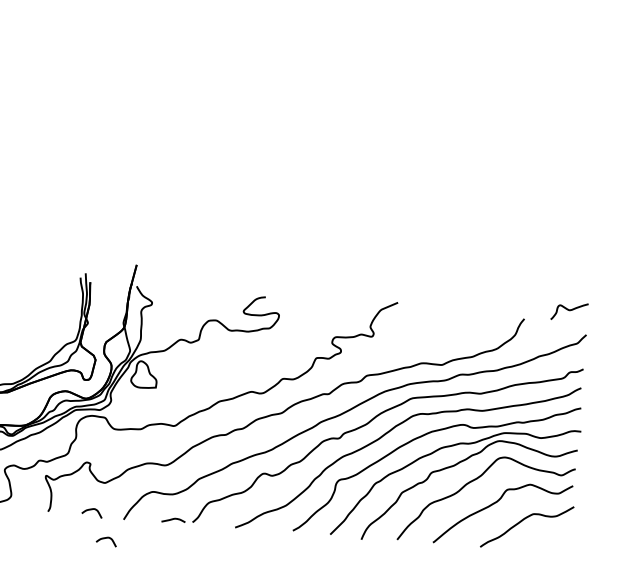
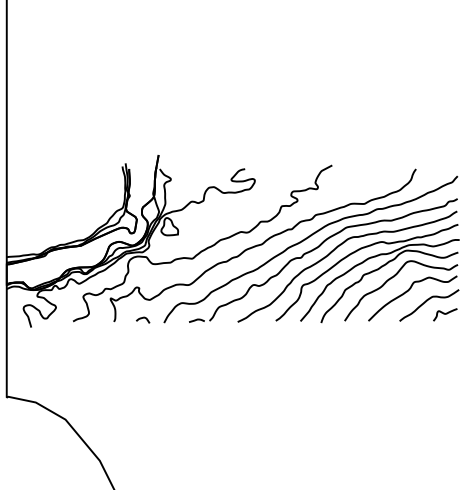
curve: (569, 311) -> (445, 314), moved
curve: (107, 538) -> (154, 336), removed

